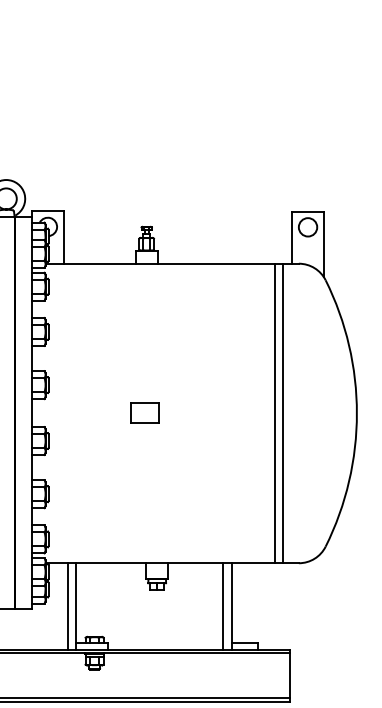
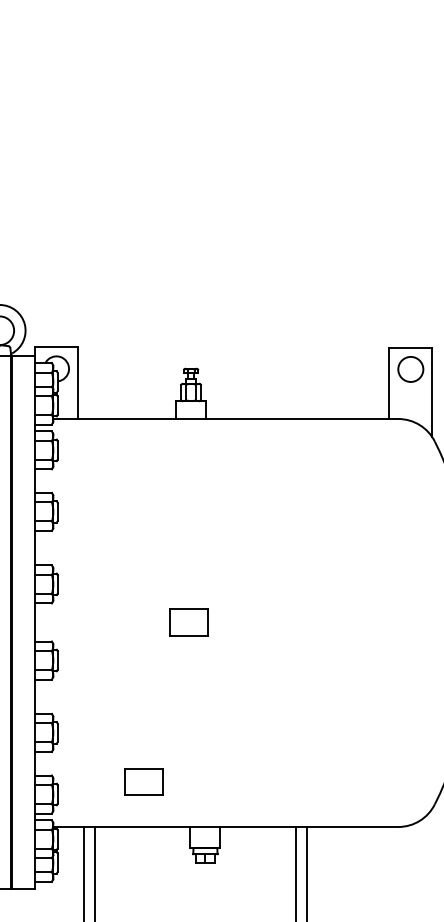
line: (275, 413) -> (366, 623), removed
line: (282, 413) -> (376, 623), removed
part: (111, 529) -> (143, 781), added

